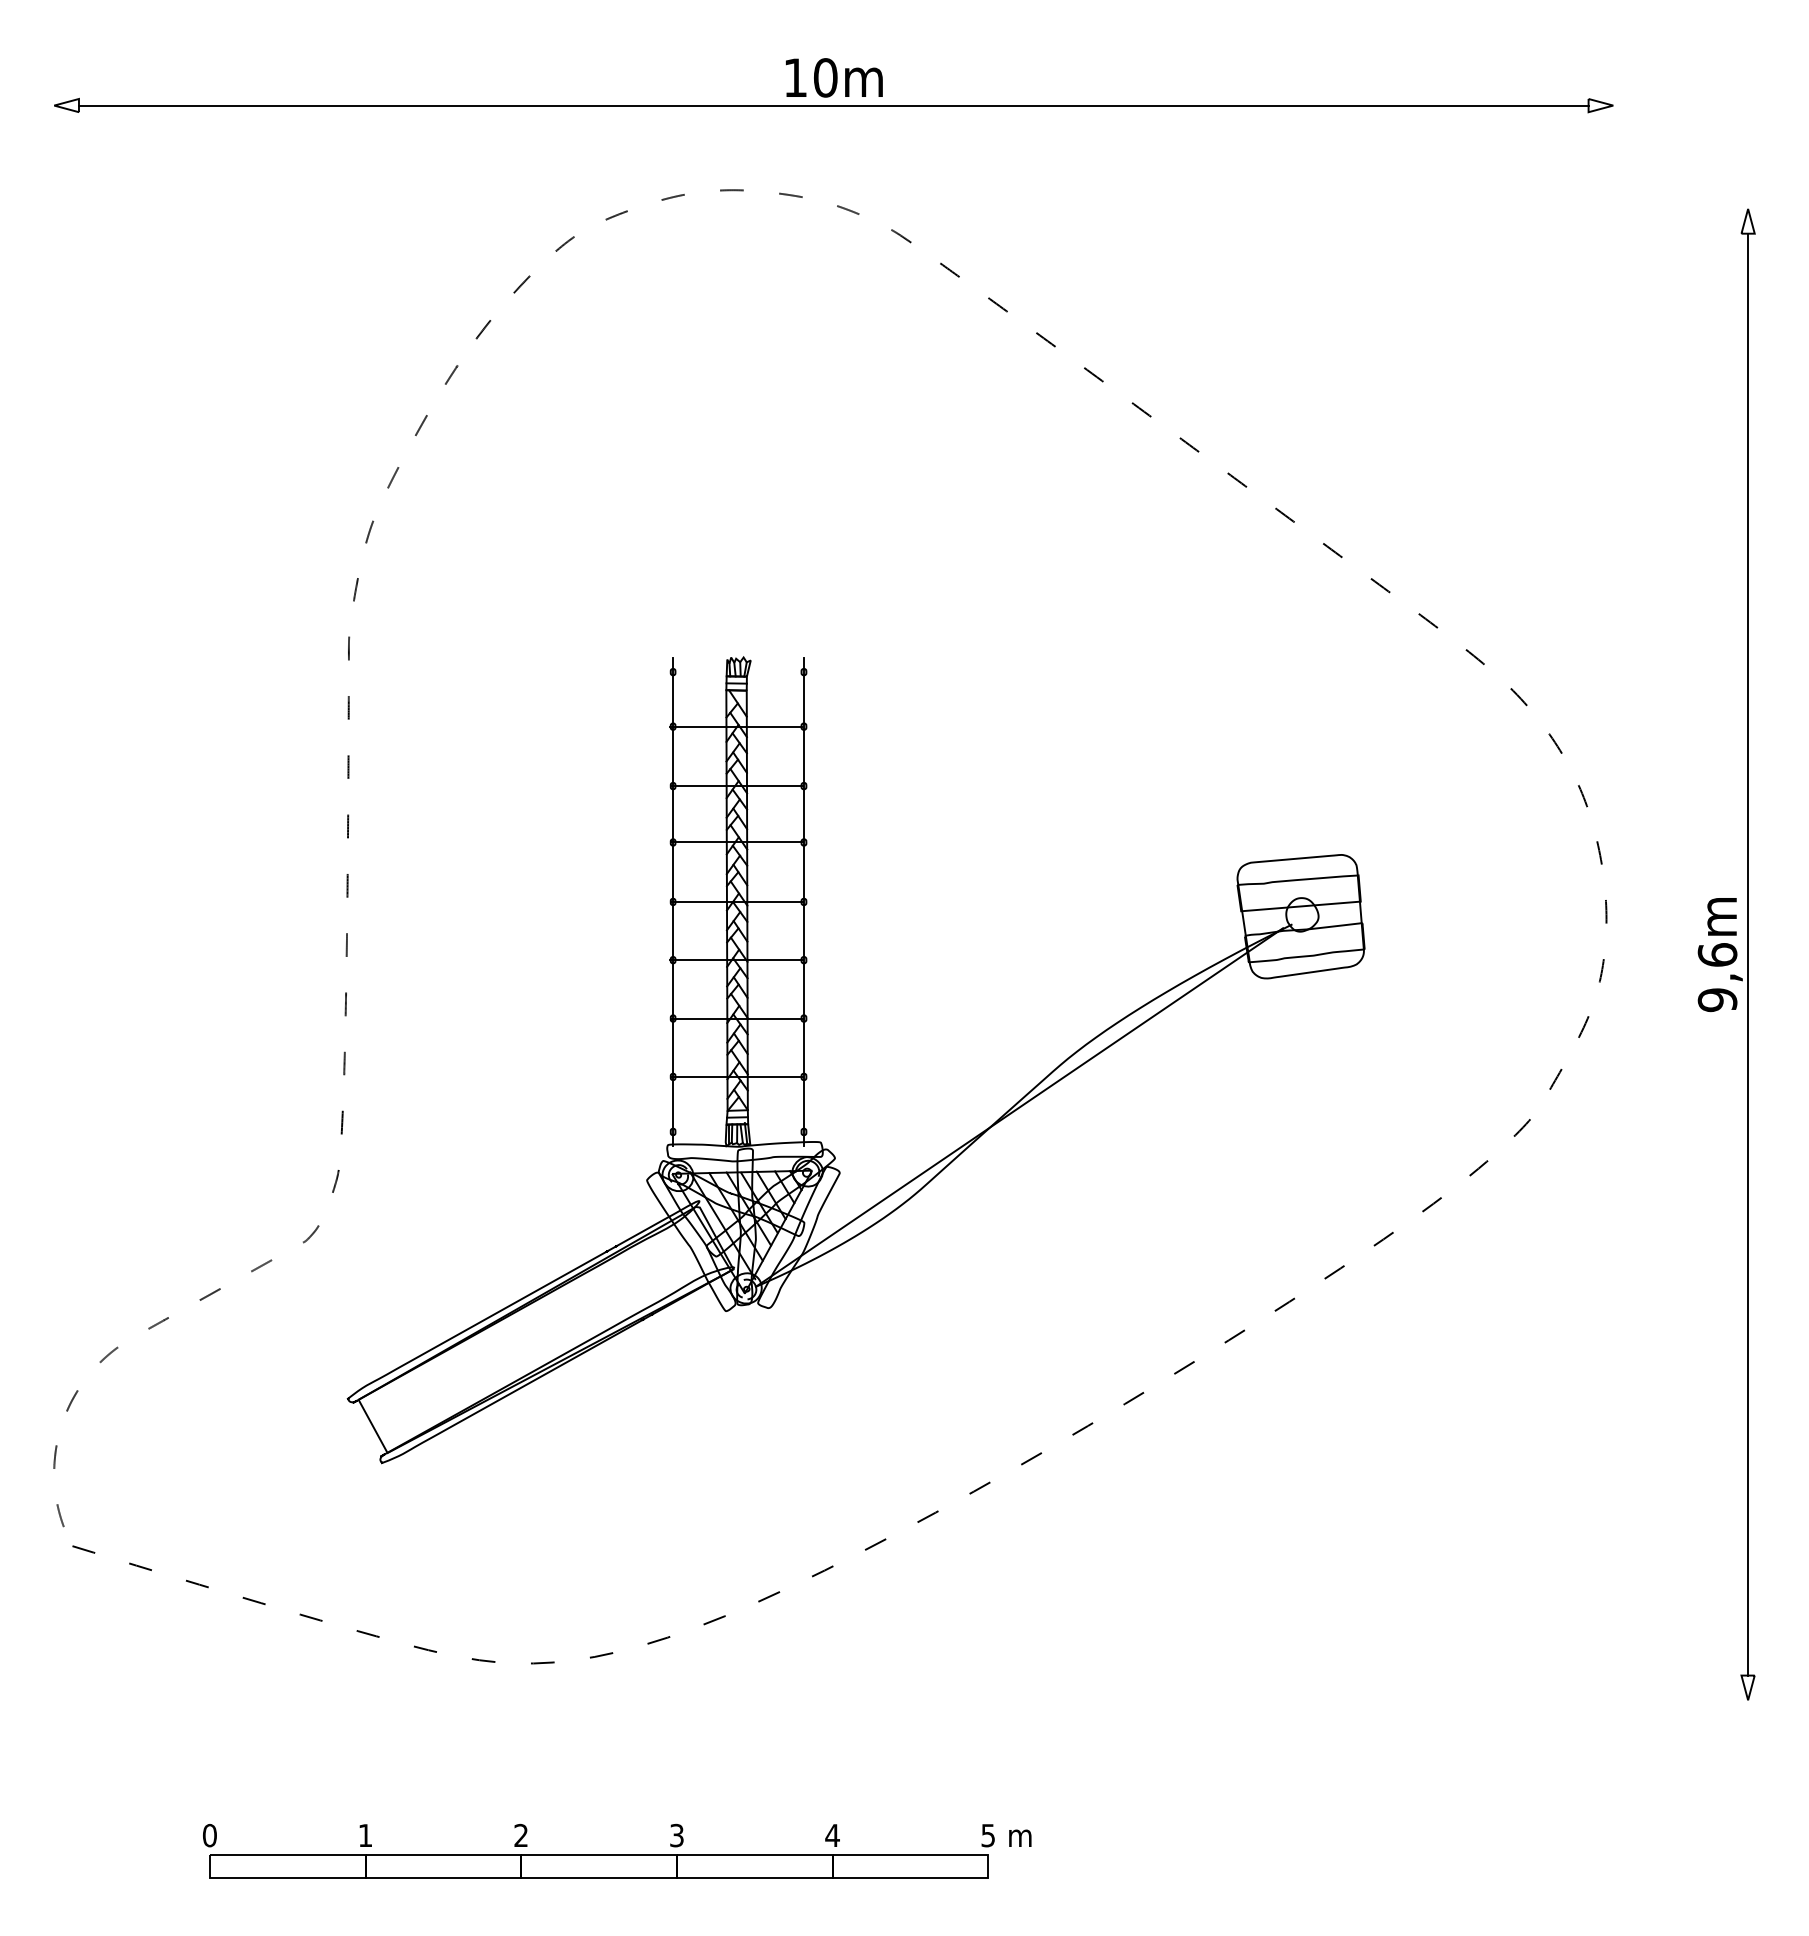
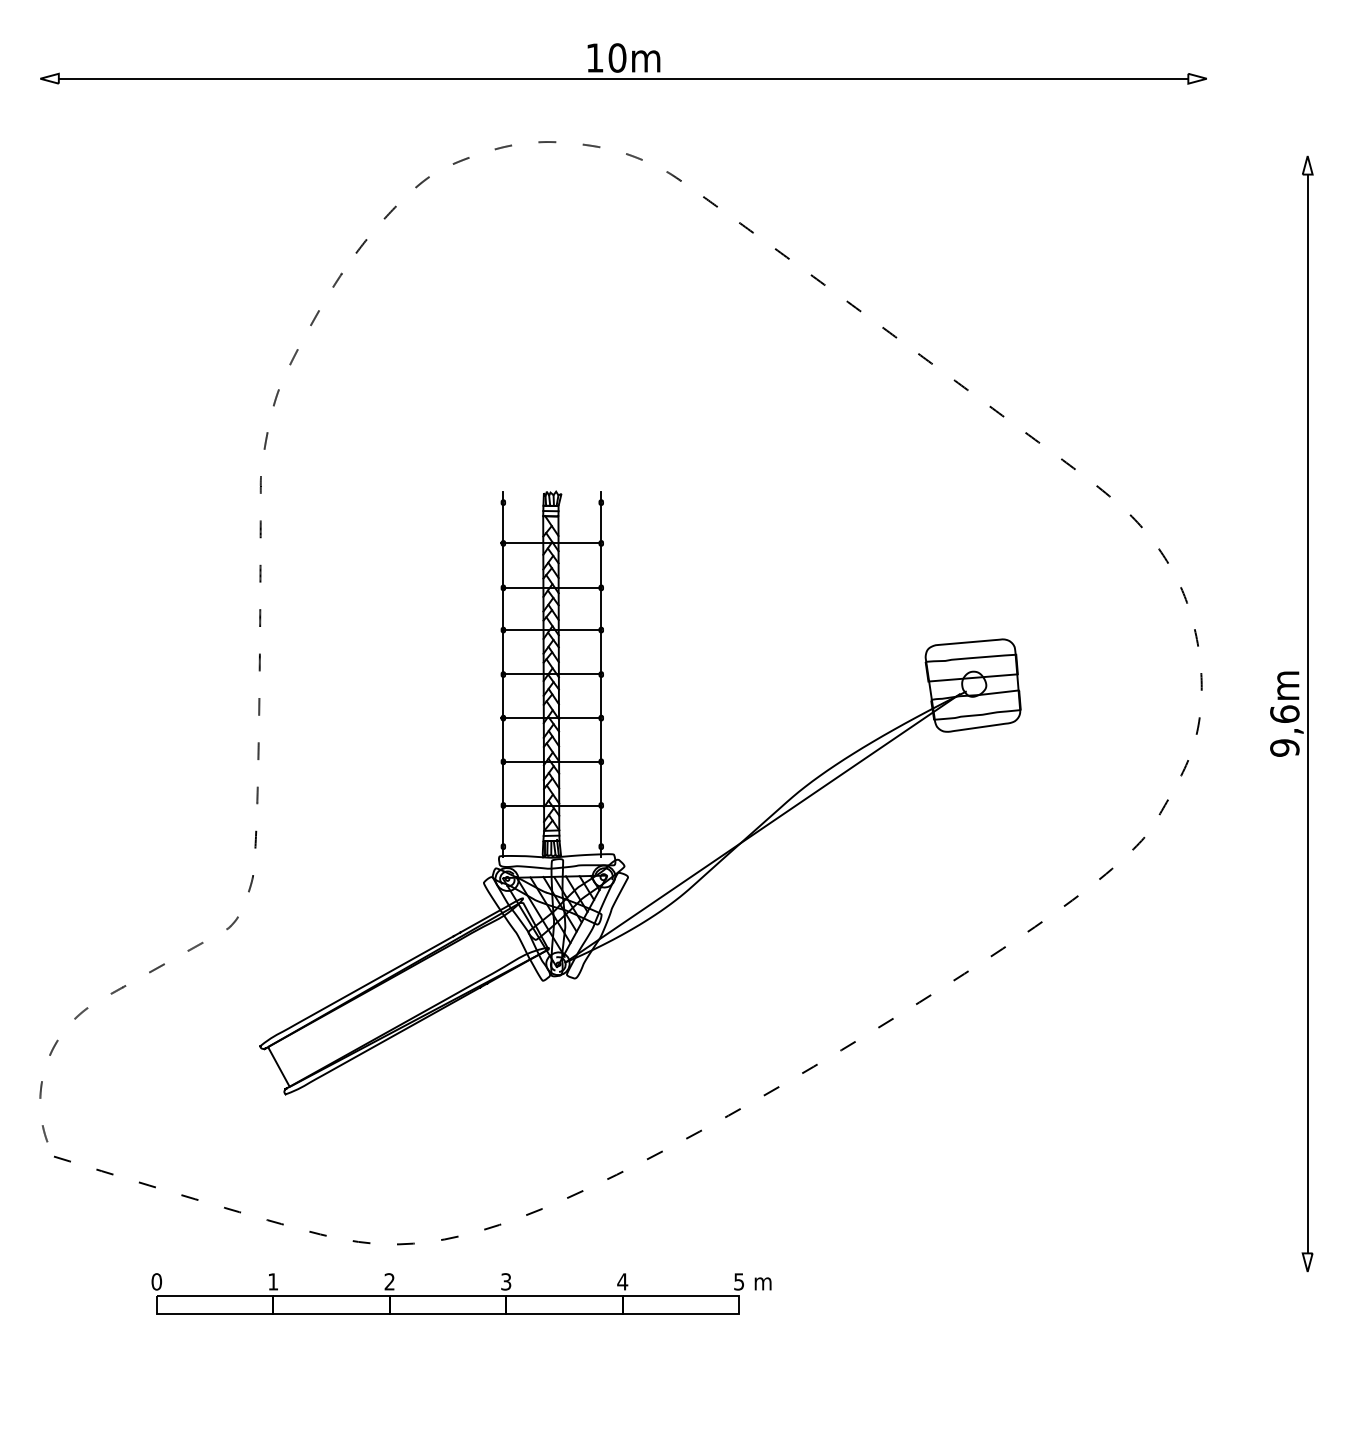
part: (617, 1850) -> (461, 1293), moved

